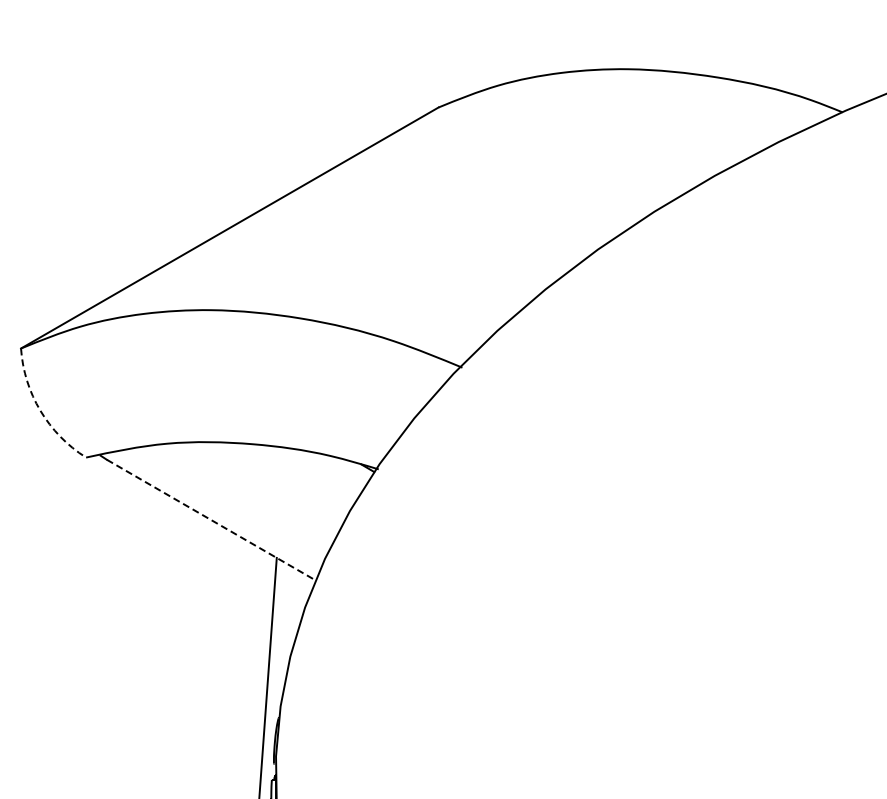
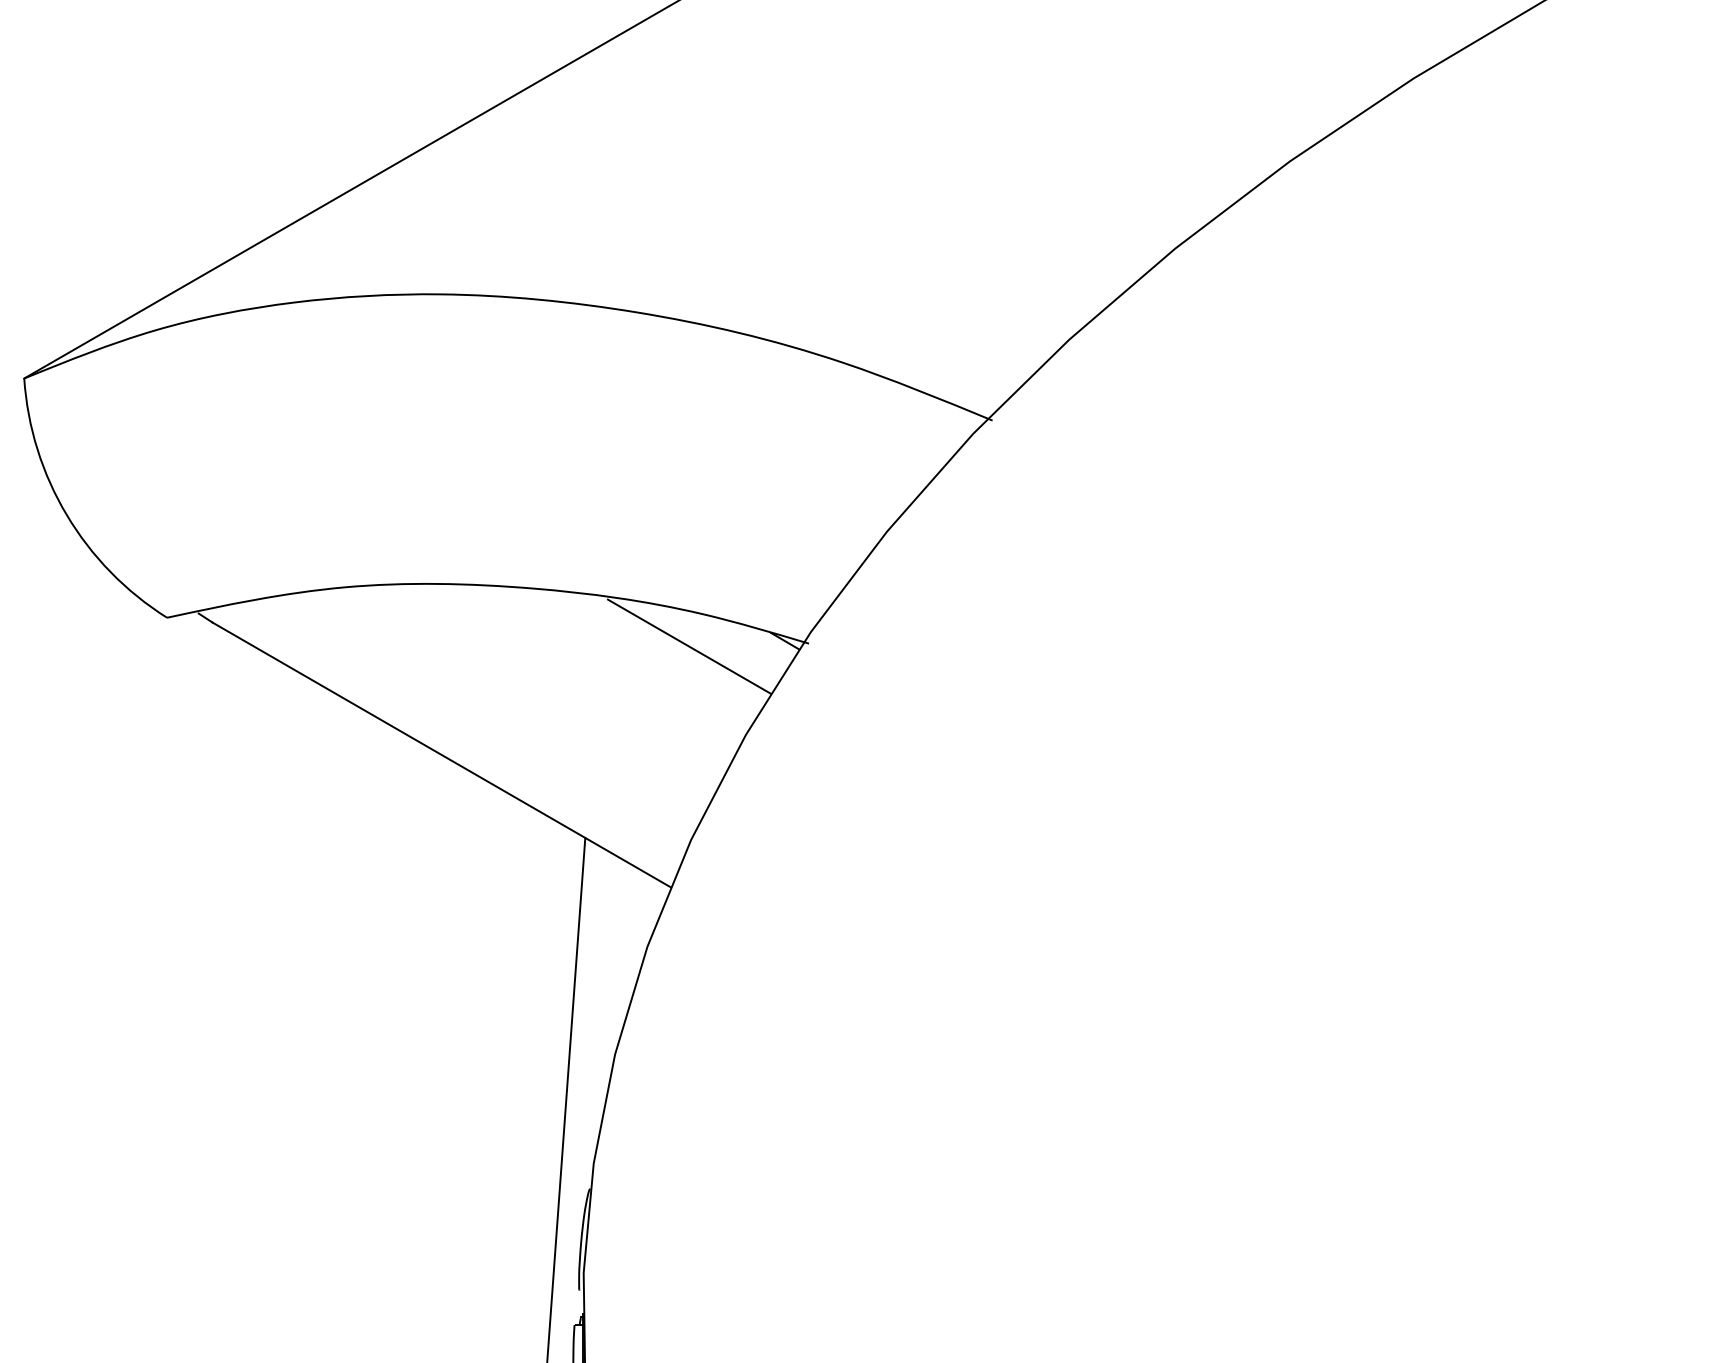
arc: (40, 410) -> (66, 514), dashed -> solid
line: (324, 470) -> (690, 646), added
line: (211, 520) -> (442, 755), dashed -> solid

